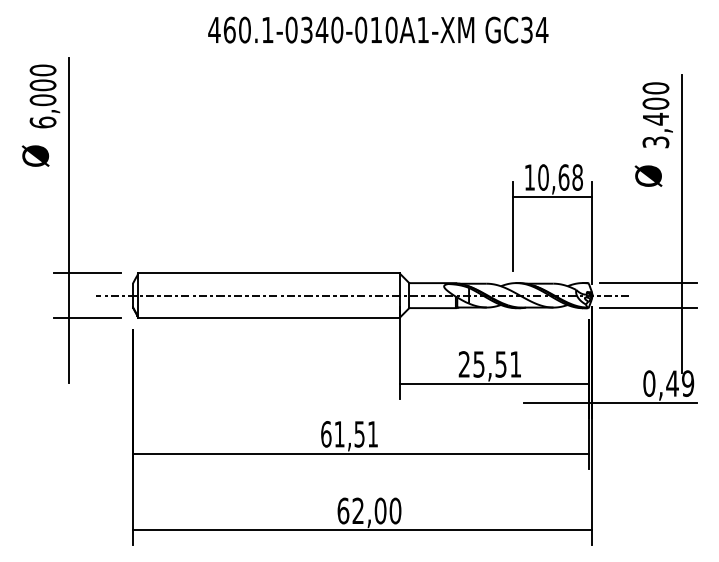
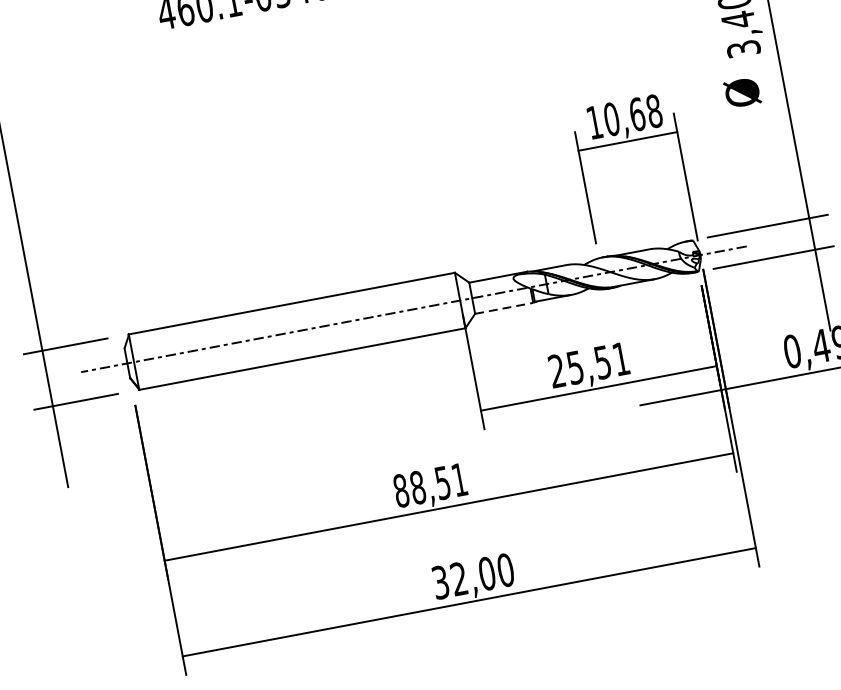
line: (433, 308) -> (505, 308), solid -> dashed
text: (332, 434) -> (409, 489), 61,51 -> 88,51
text: (343, 510) -> (440, 581), 62,00 -> 32,00

